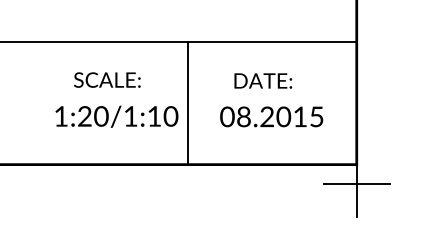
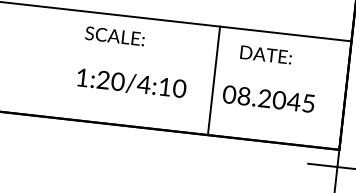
text: (107, 79) -> (115, 35), moved
text: (263, 80) -> (266, 54), moved
line: (188, 103) -> (214, 80), moved
text: (130, 116) -> (143, 84), 1:20/1:10 -> 1:20/4:10
text: (299, 116) -> (293, 101), 08.2015 -> 08.2045

